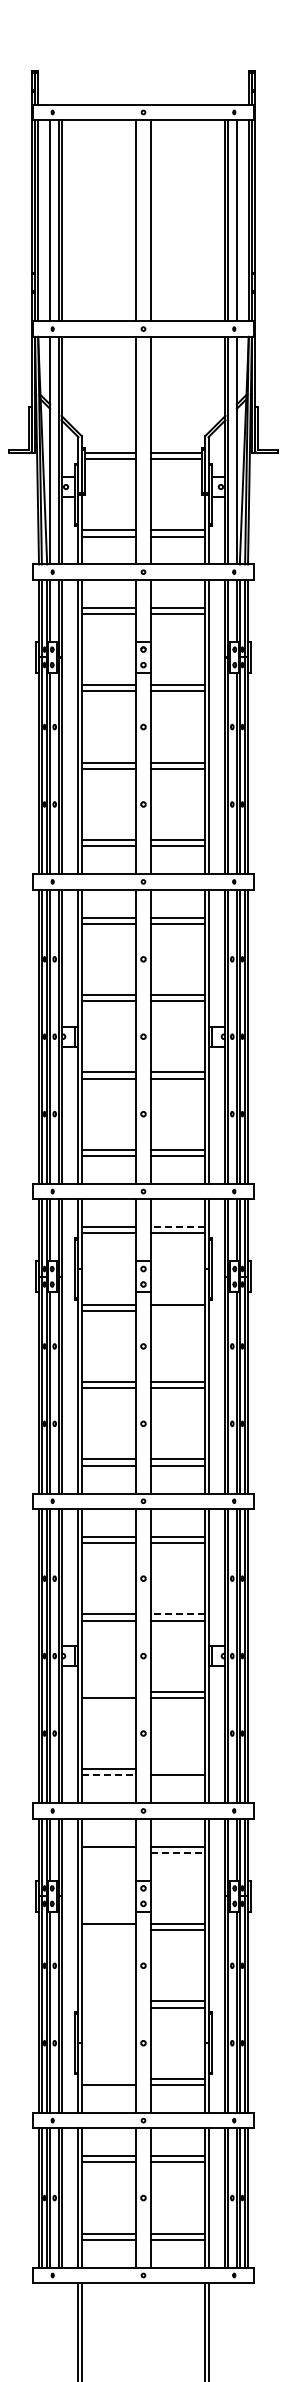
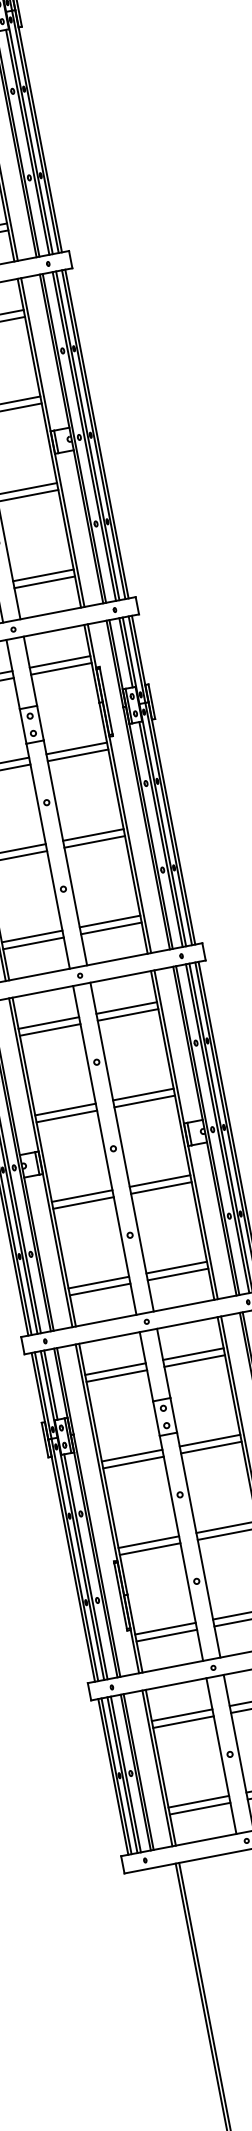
line: (177, 1227) -> (59, 662), dashed -> solid
line: (178, 1310) -> (78, 754), added
line: (177, 1614) -> (142, 1094), dashed -> solid
line: (108, 1691) -> (81, 1195), added
line: (178, 1769) -> (176, 1267), added
line: (109, 1775) -> (101, 1289), dashed -> solid
line: (108, 1852) -> (116, 1375), added
line: (178, 1852) -> (194, 1360), dashed -> solid
line: (108, 1930) -> (133, 1462), added
line: (108, 2001) -> (148, 1542), added
line: (108, 2007) -> (149, 1548), added
line: (108, 2078) -> (165, 1628), added

